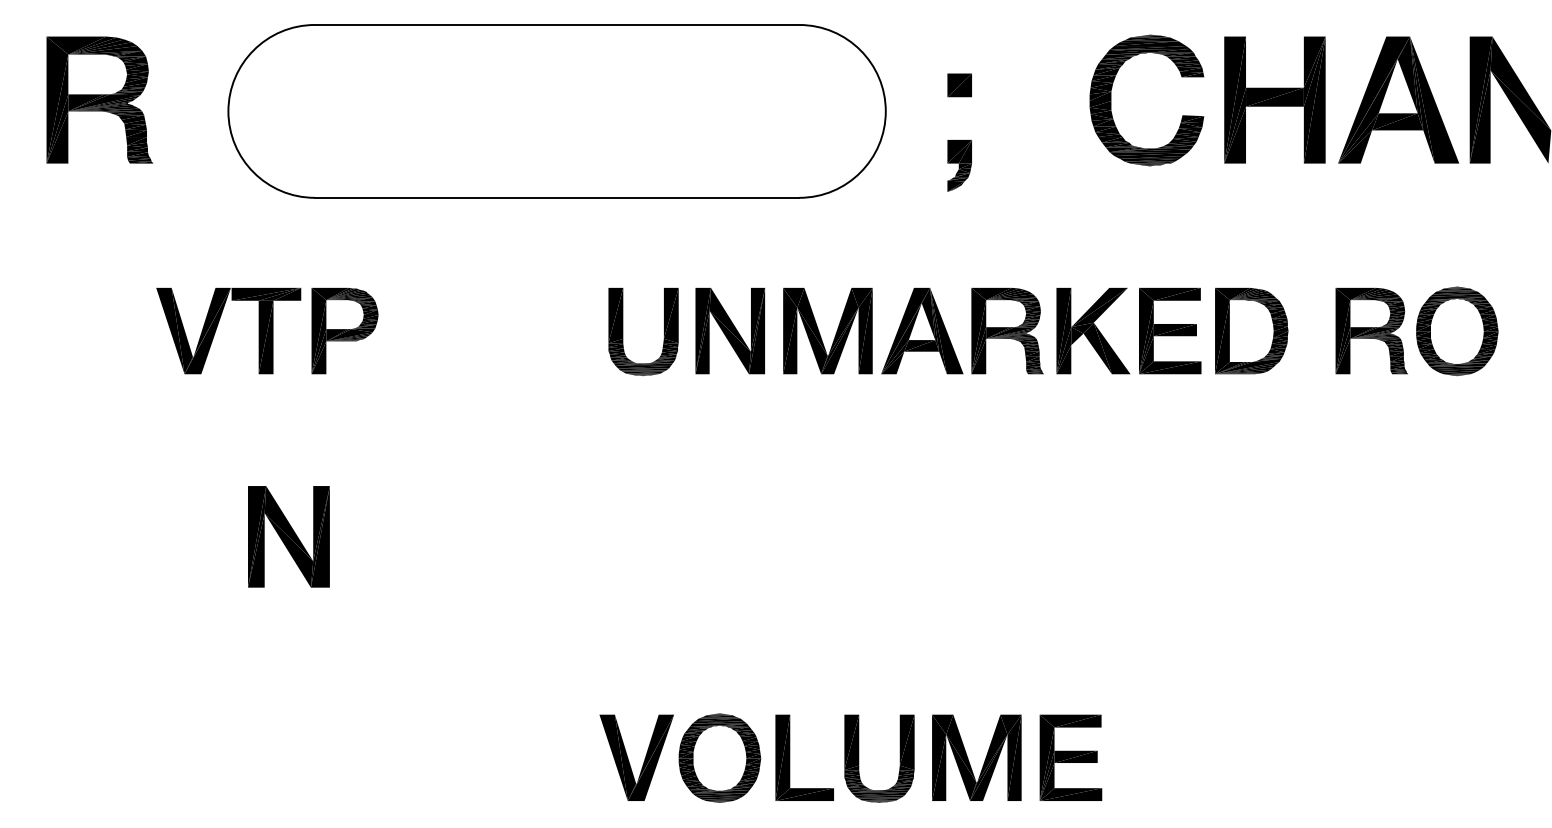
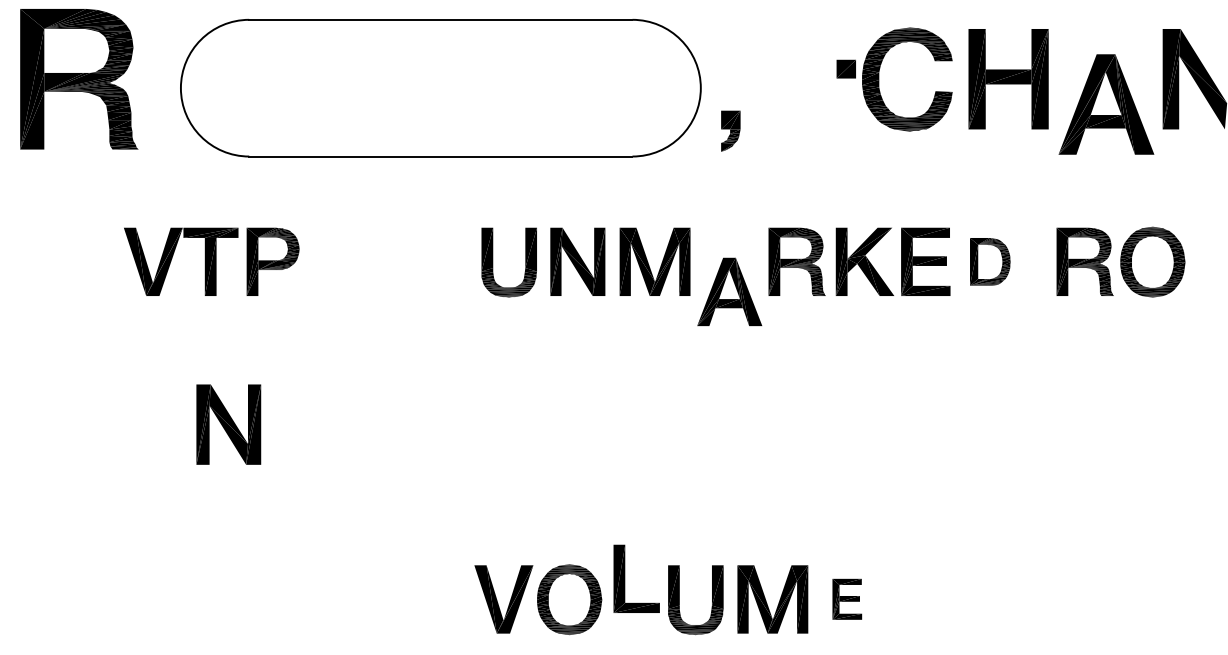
part: (959, 85) -> (846, 69), moved
part: (99, 99) -> (78, 78), size x1.4
part: (1398, 99) -> (1106, 104), moved
part: (959, 165) -> (730, 130), moved
part: (922, 330) -> (729, 291), moved
part: (1251, 330) -> (990, 261), size x0.7
part: (790, 757) -> (625, 578), moved
part: (1070, 757) -> (846, 599), size x0.6

